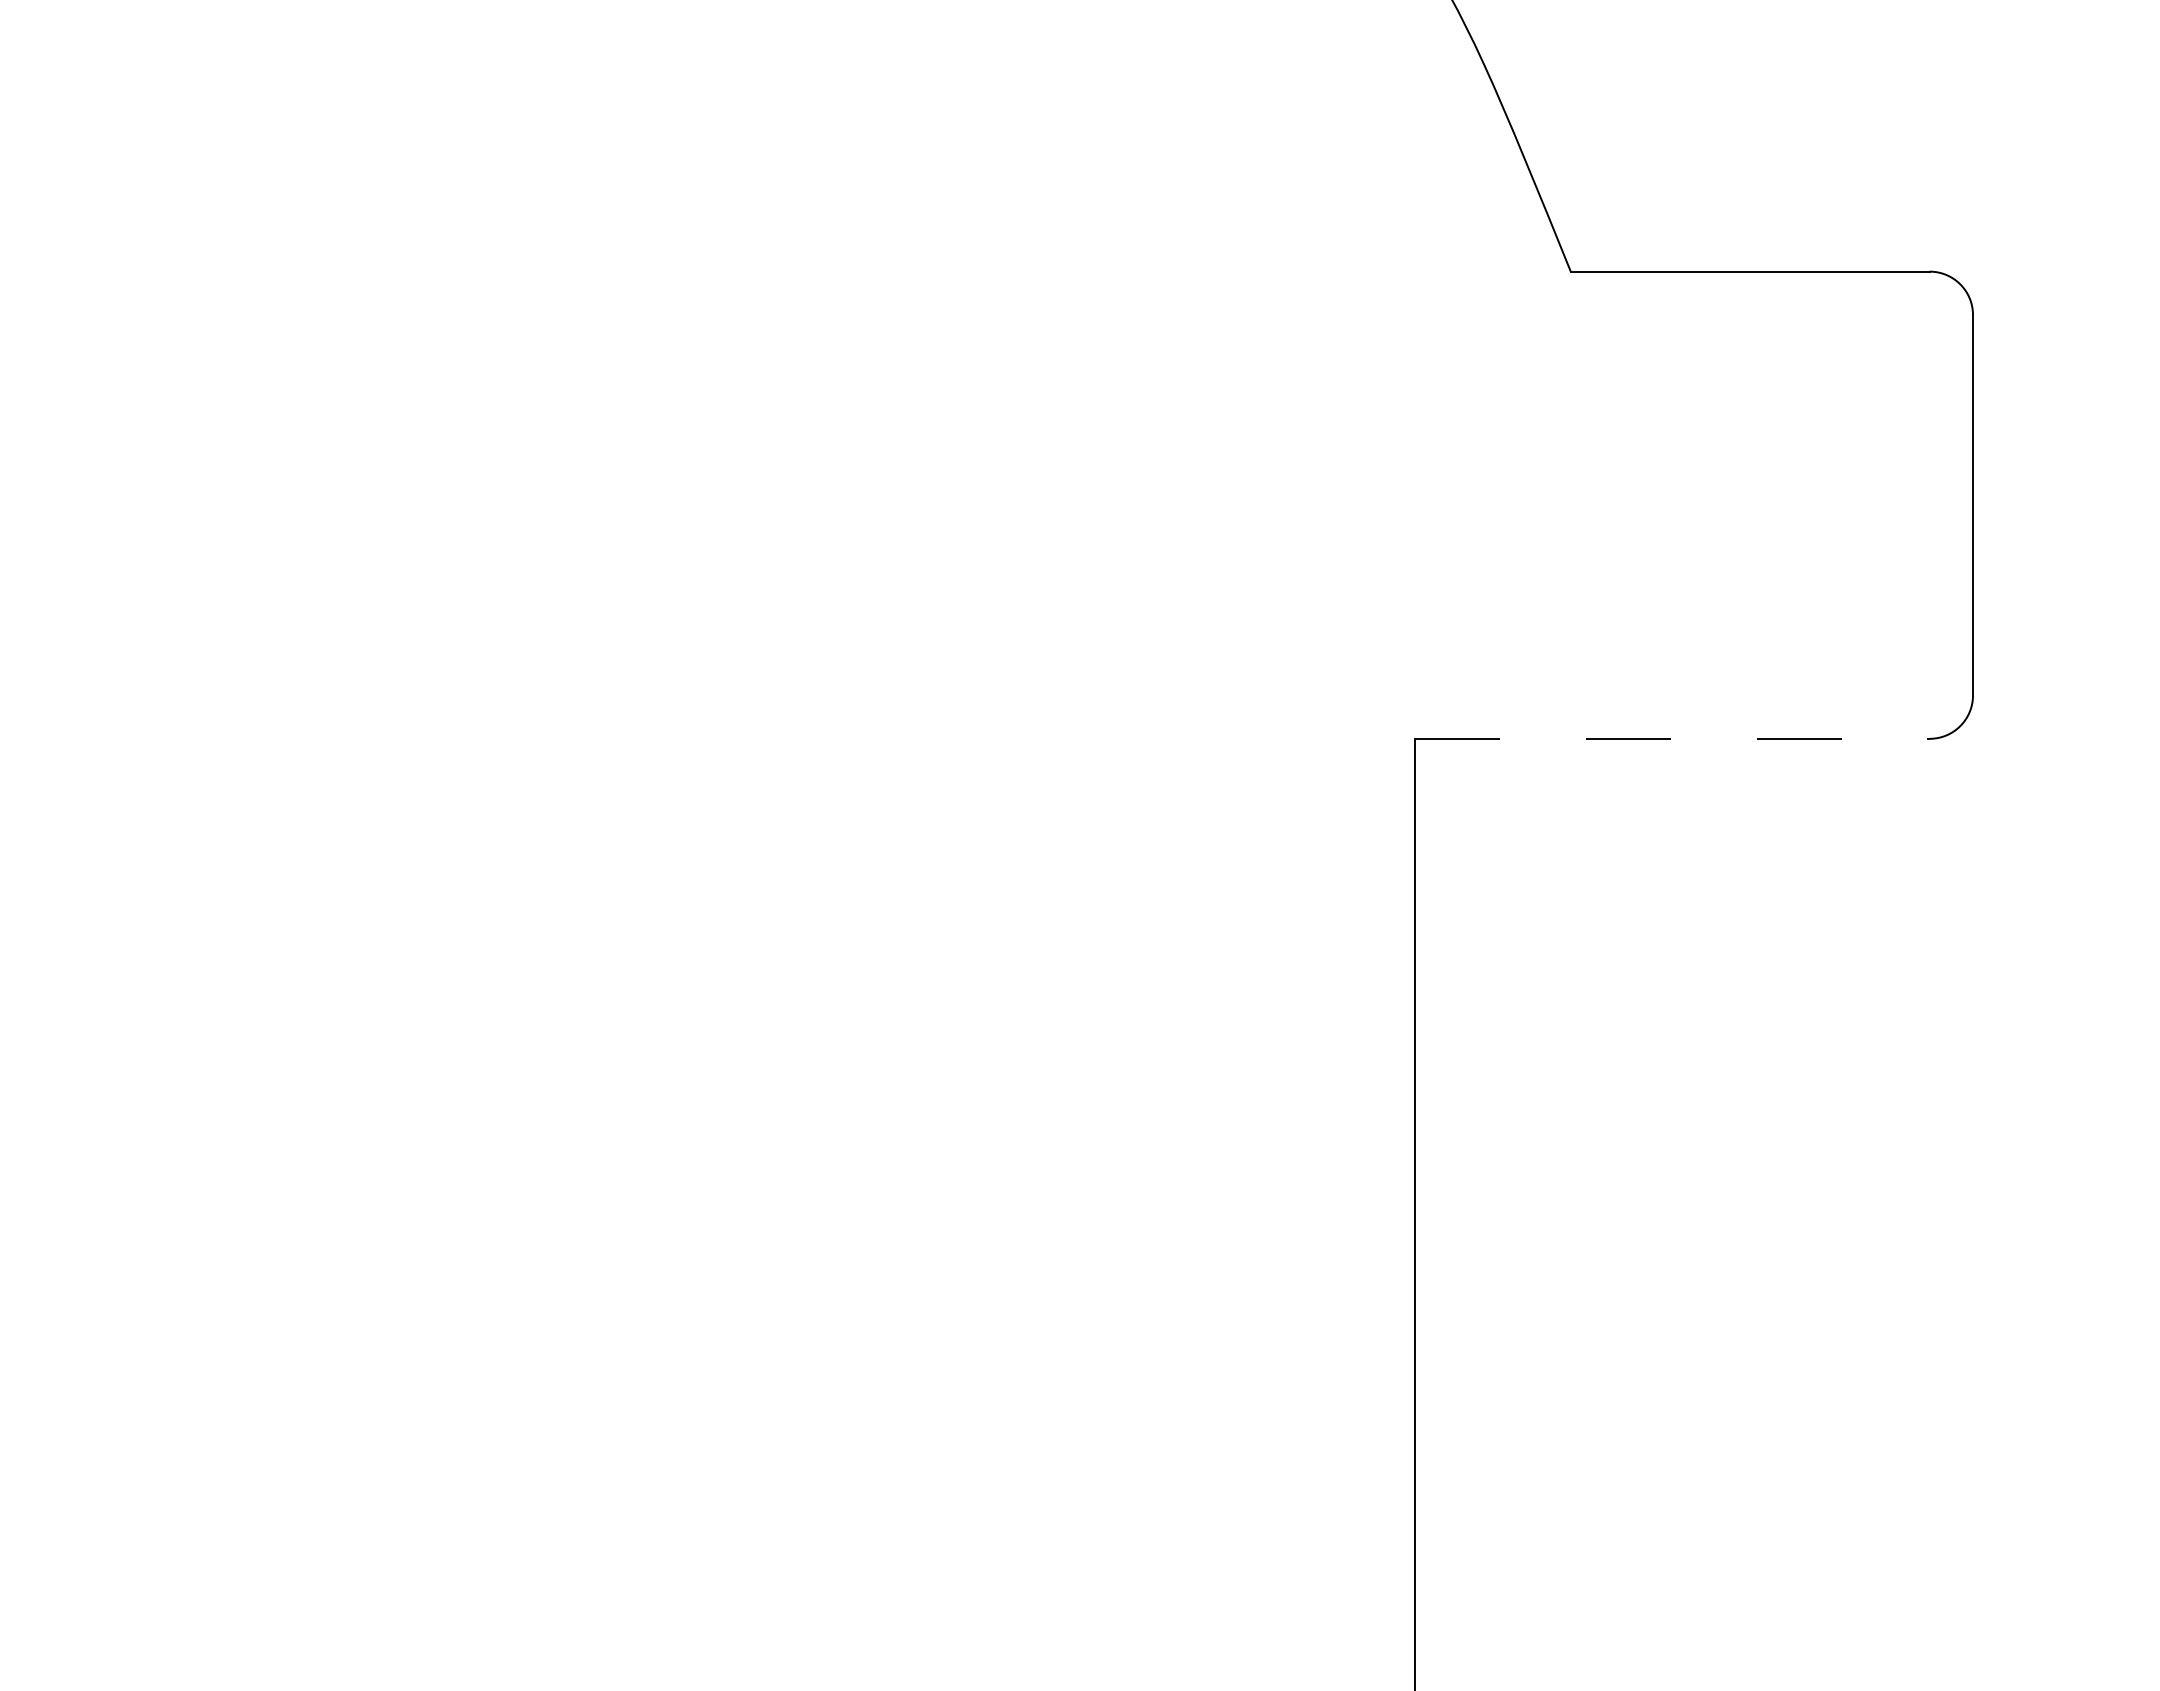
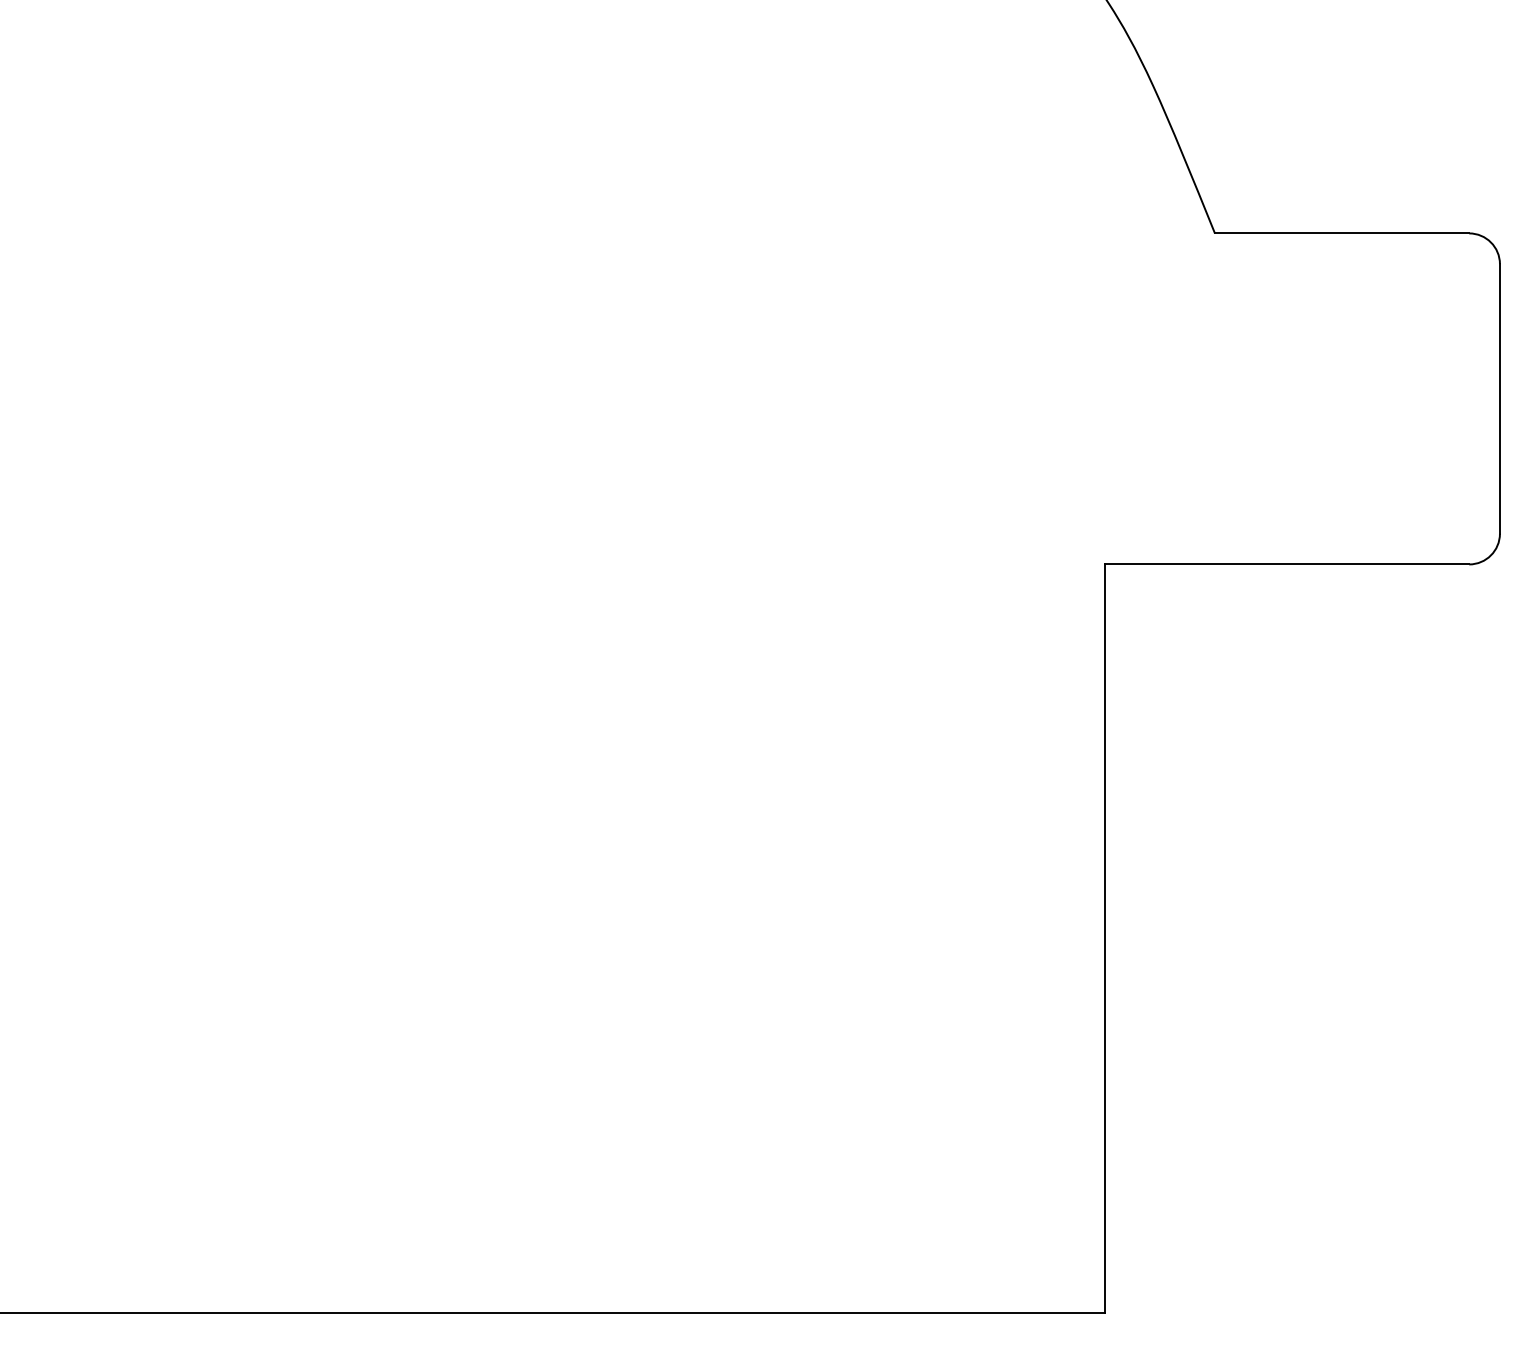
line: (1673, 738) -> (1287, 564), dashed -> solid

